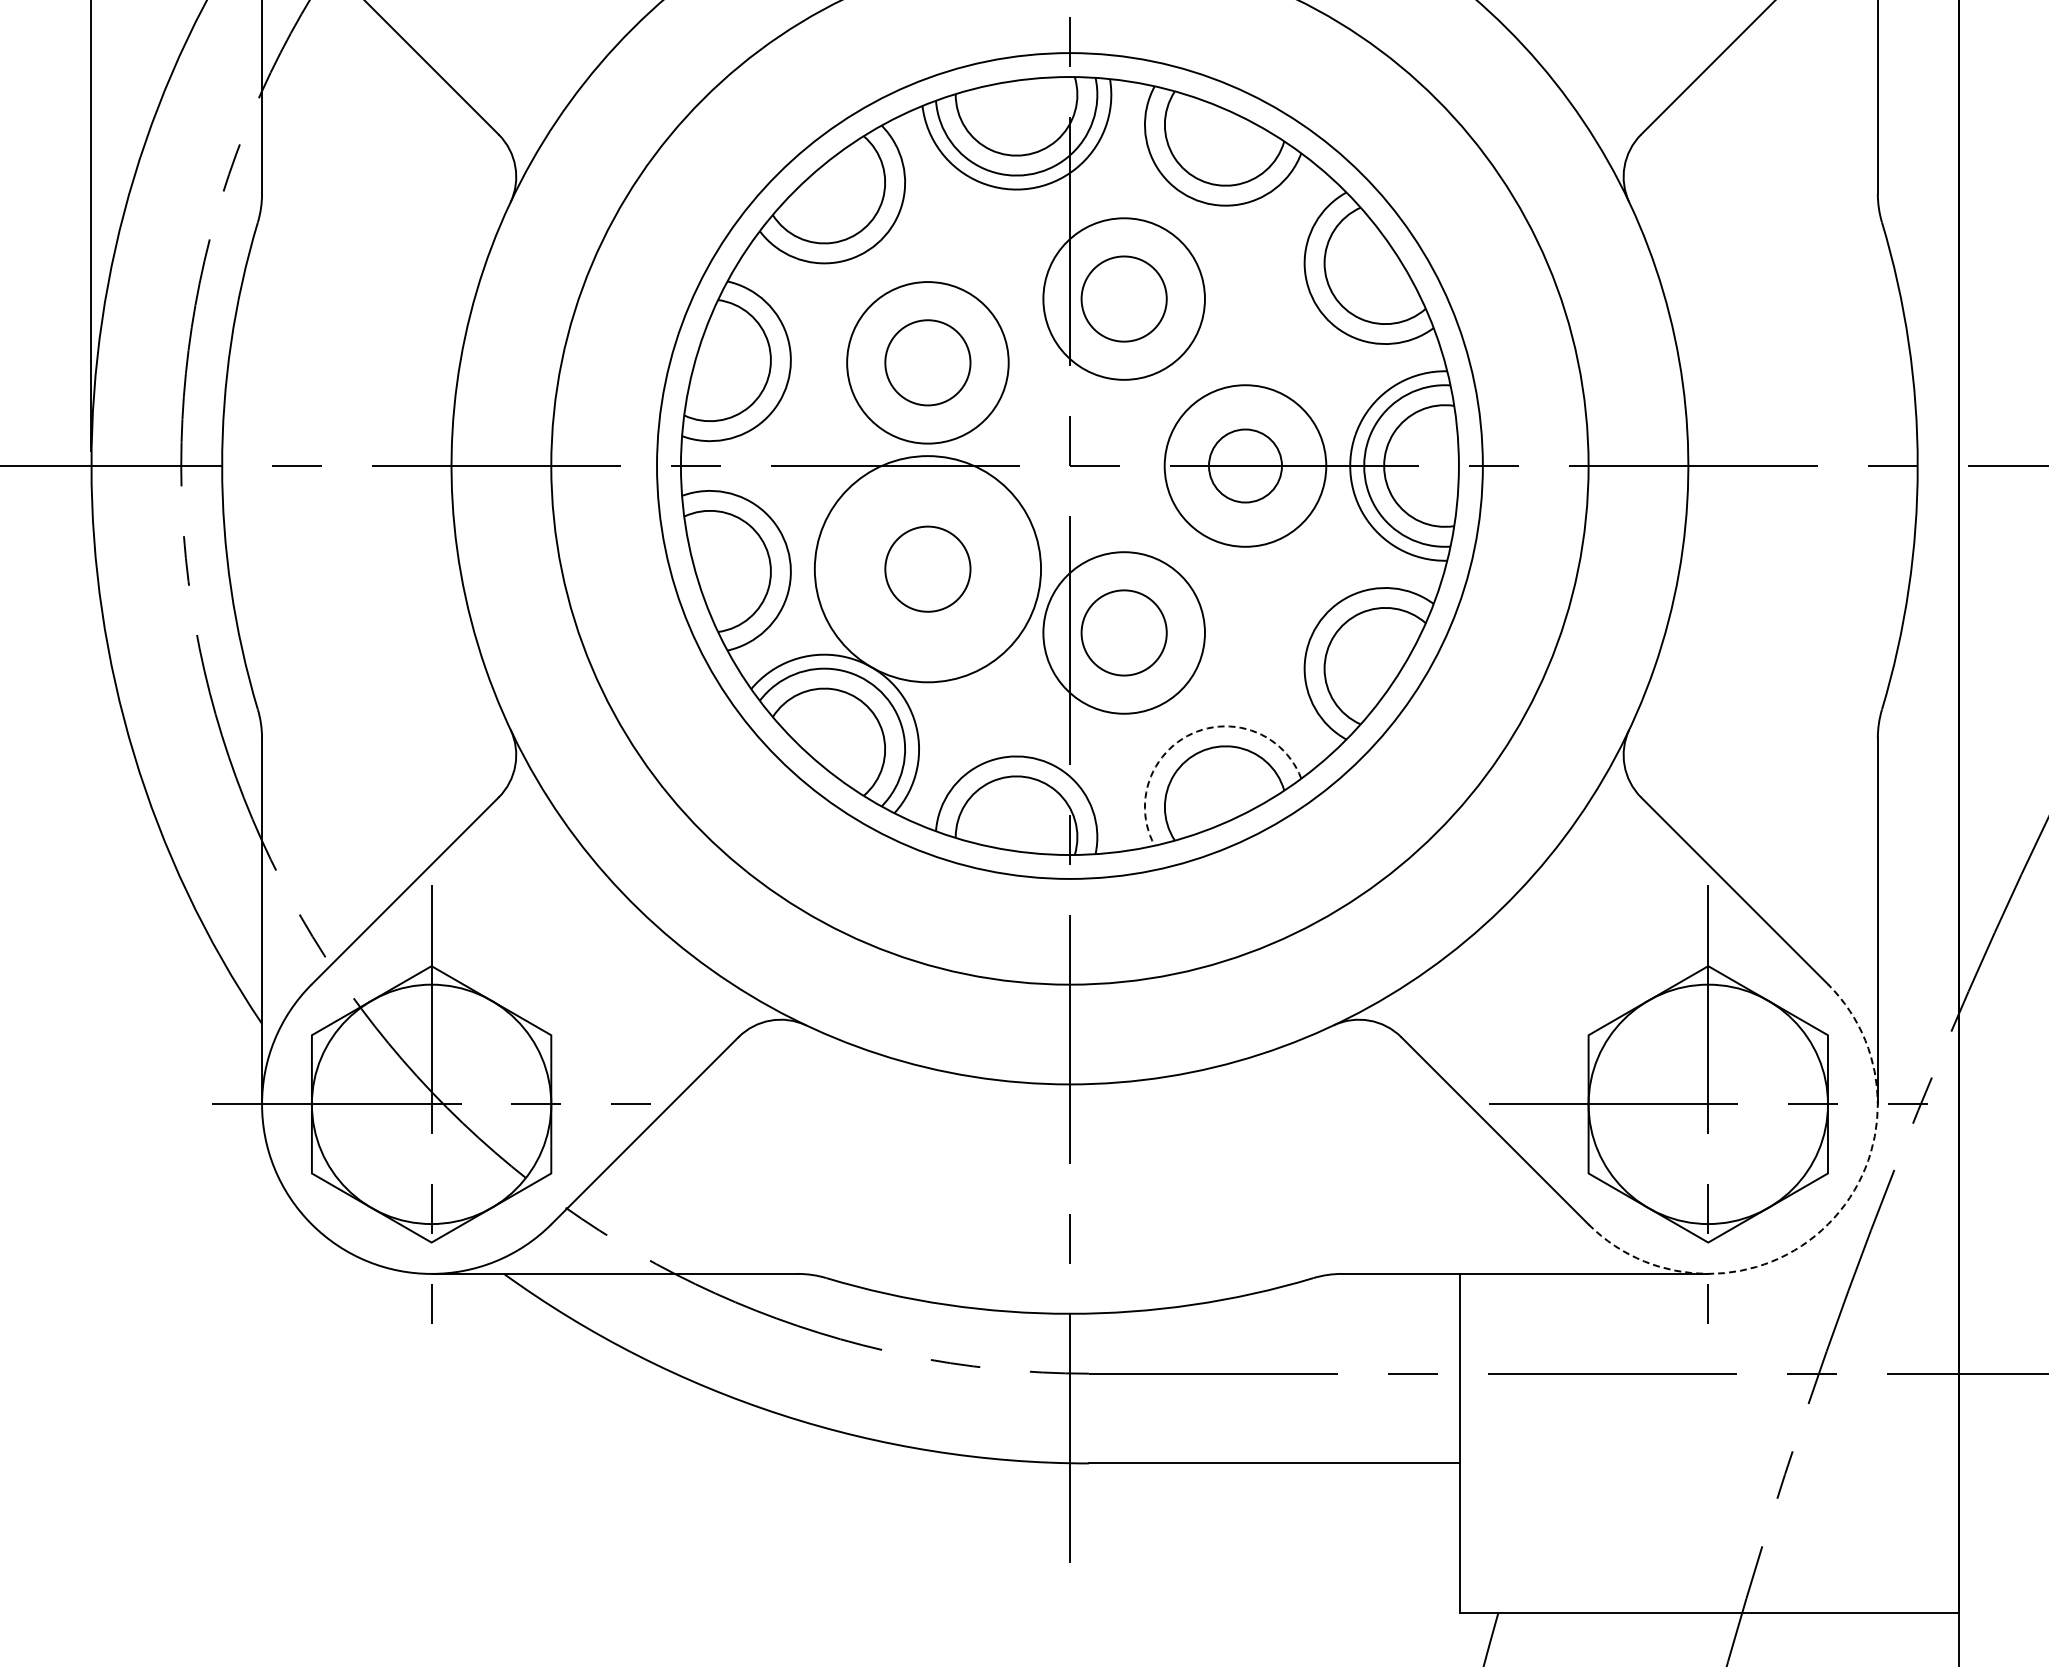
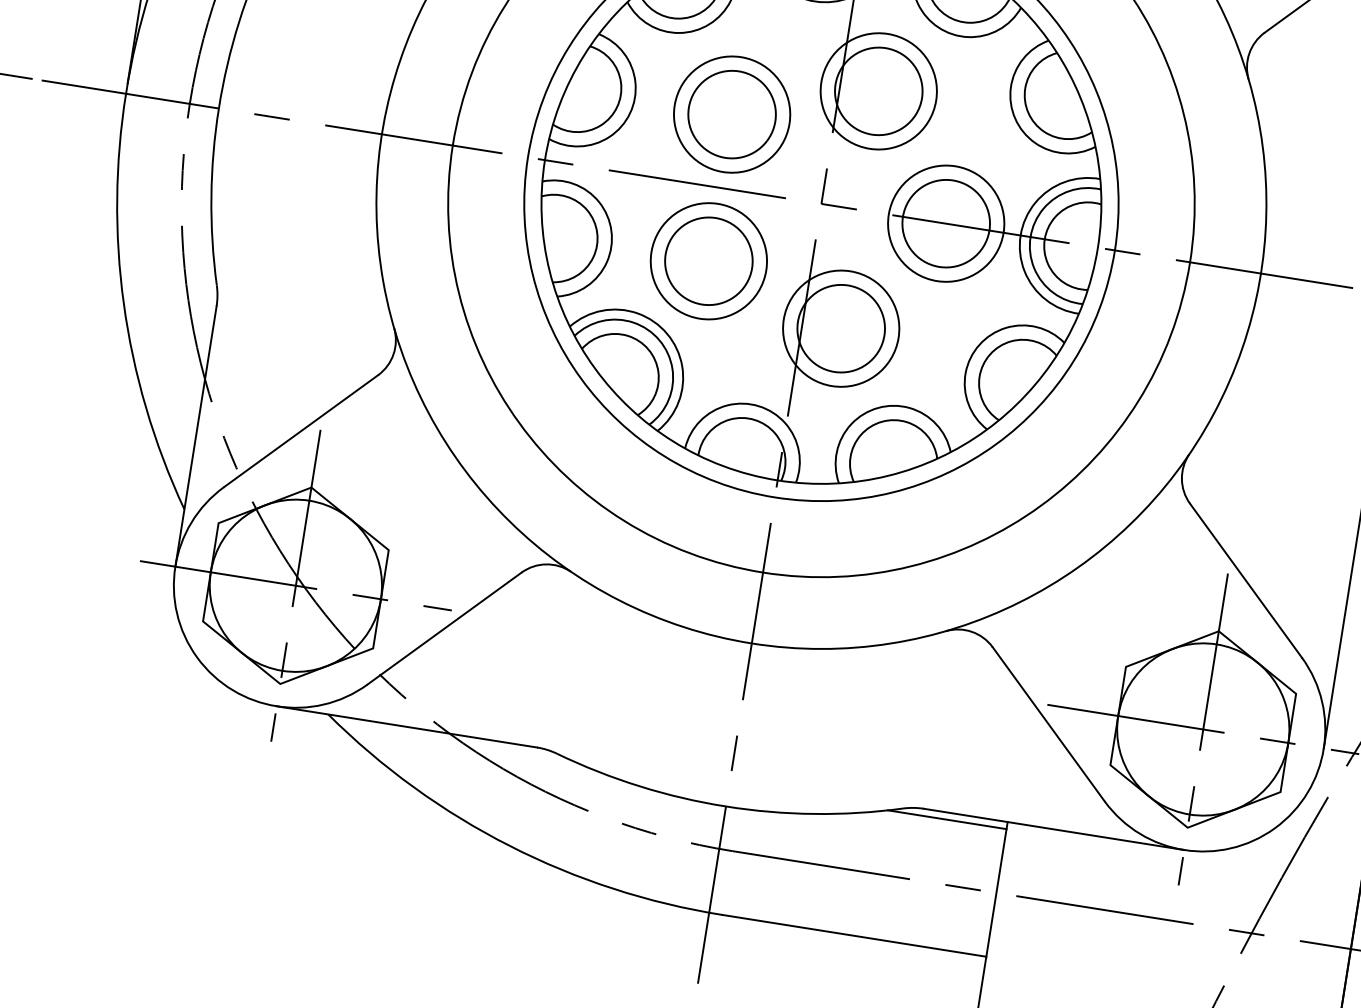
circle: (1124, 298) -> (879, 91), size x1.43
circle: (927, 362) -> (731, 114), size x1.43
circle: (1245, 465) -> (946, 223), size x1.67
circle: (927, 569) -> (708, 261), size x0.71
circle: (927, 569) -> (708, 261), size x1.43
circle: (1124, 632) -> (841, 328), size x1.43
arc: (1192, 733) -> (878, 407), dashed -> solid
arc: (1828, 1224) -> (1275, 828), dashed -> solid
line: (1376, 1283) -> (947, 819), added

